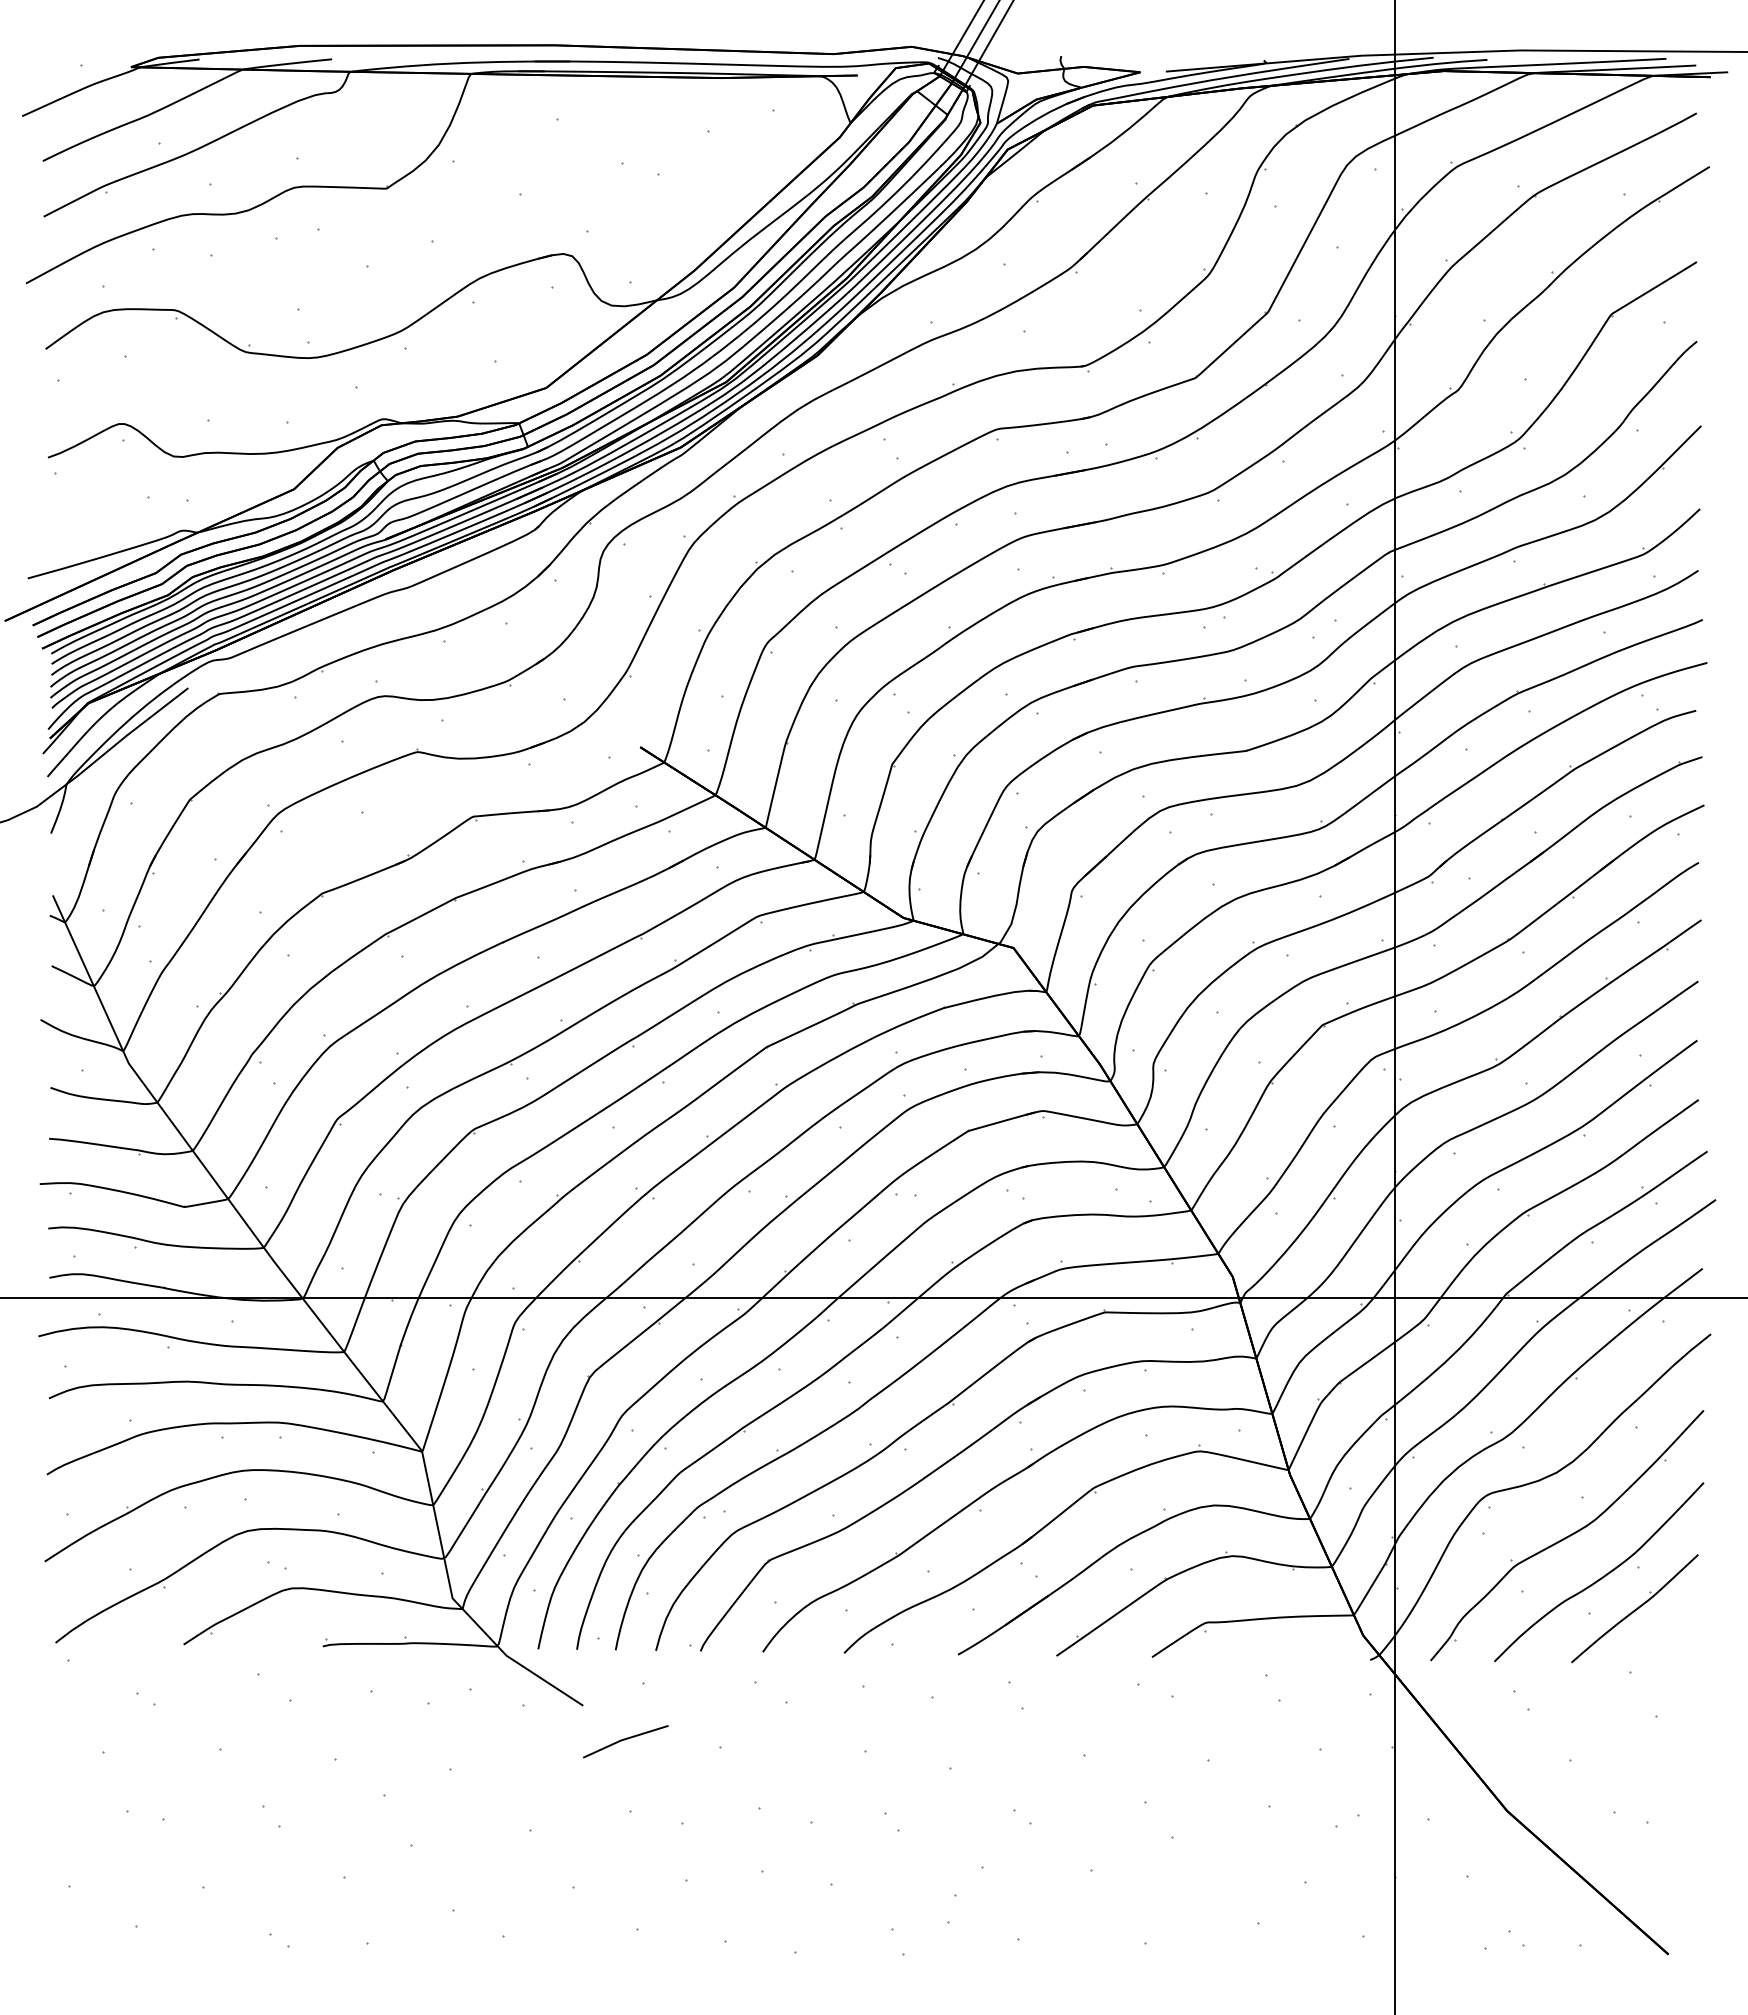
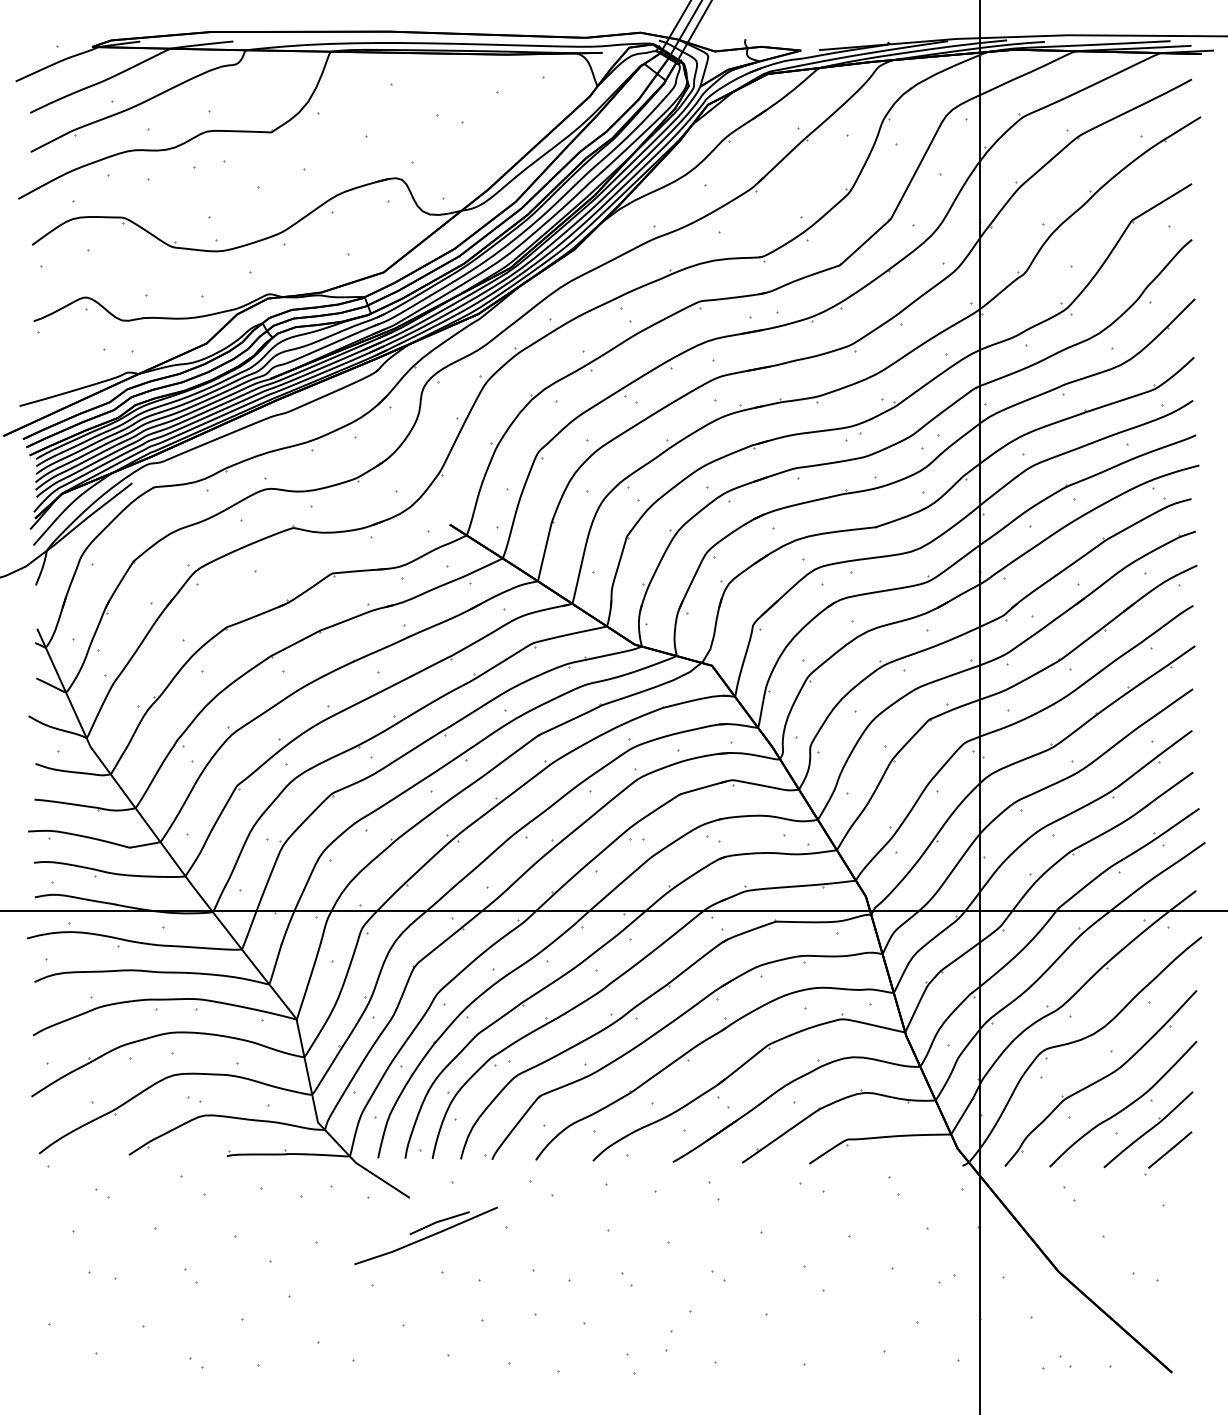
line: (1665, 1637) -> (1169, 1150), added
line: (606, 1761) -> (426, 1237), added

